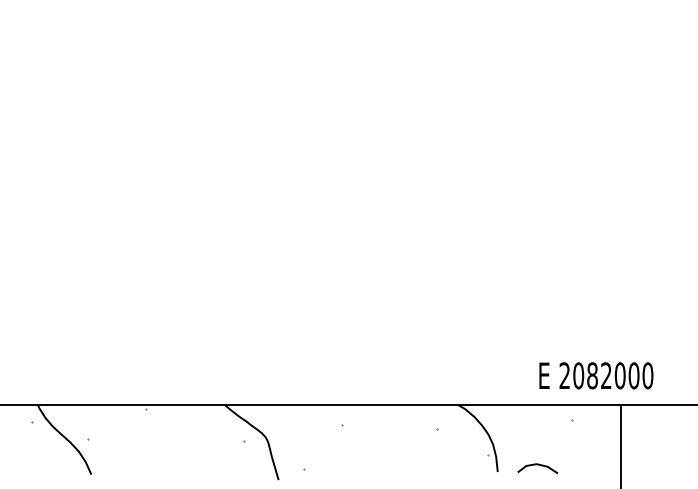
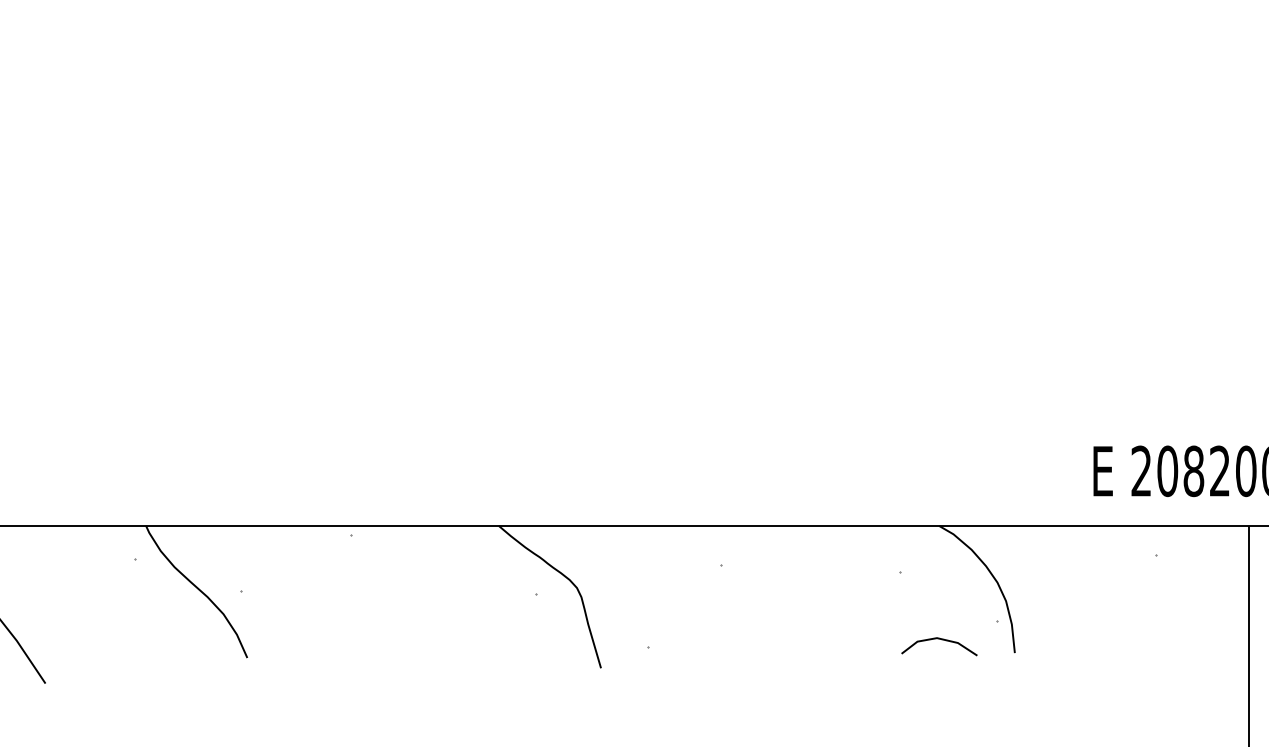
line: (537, 465) -> (938, 640), moved

